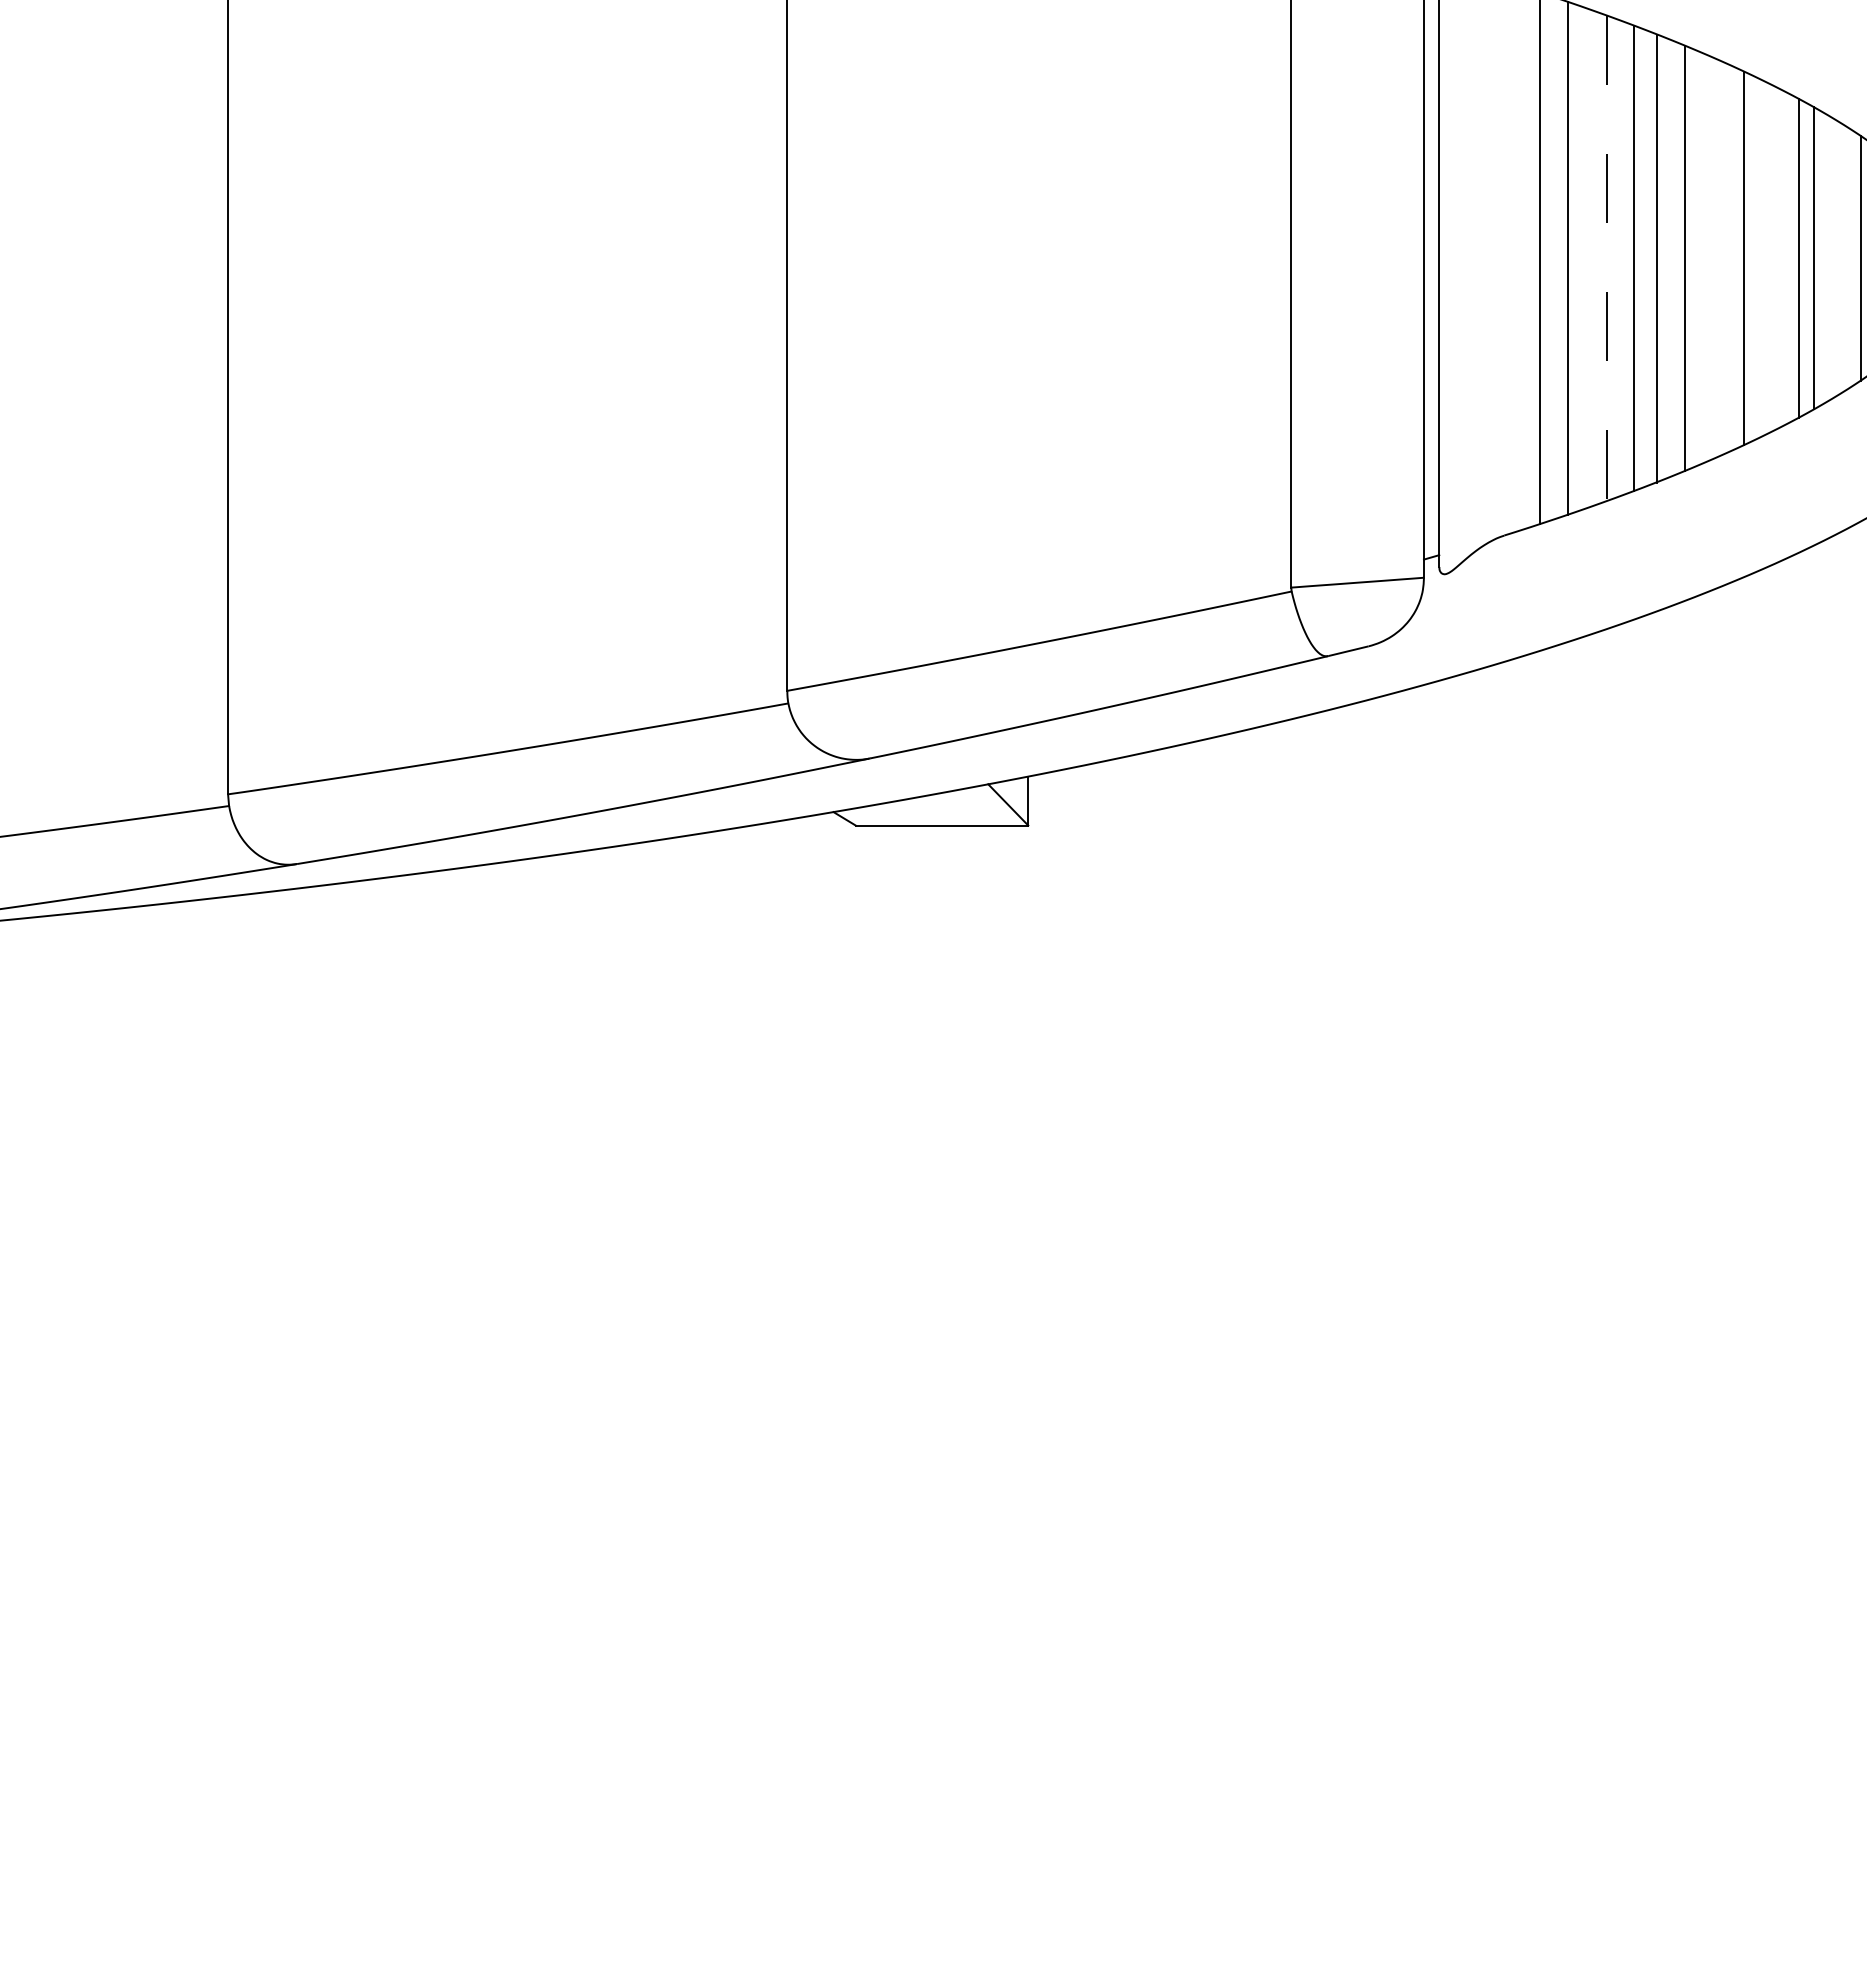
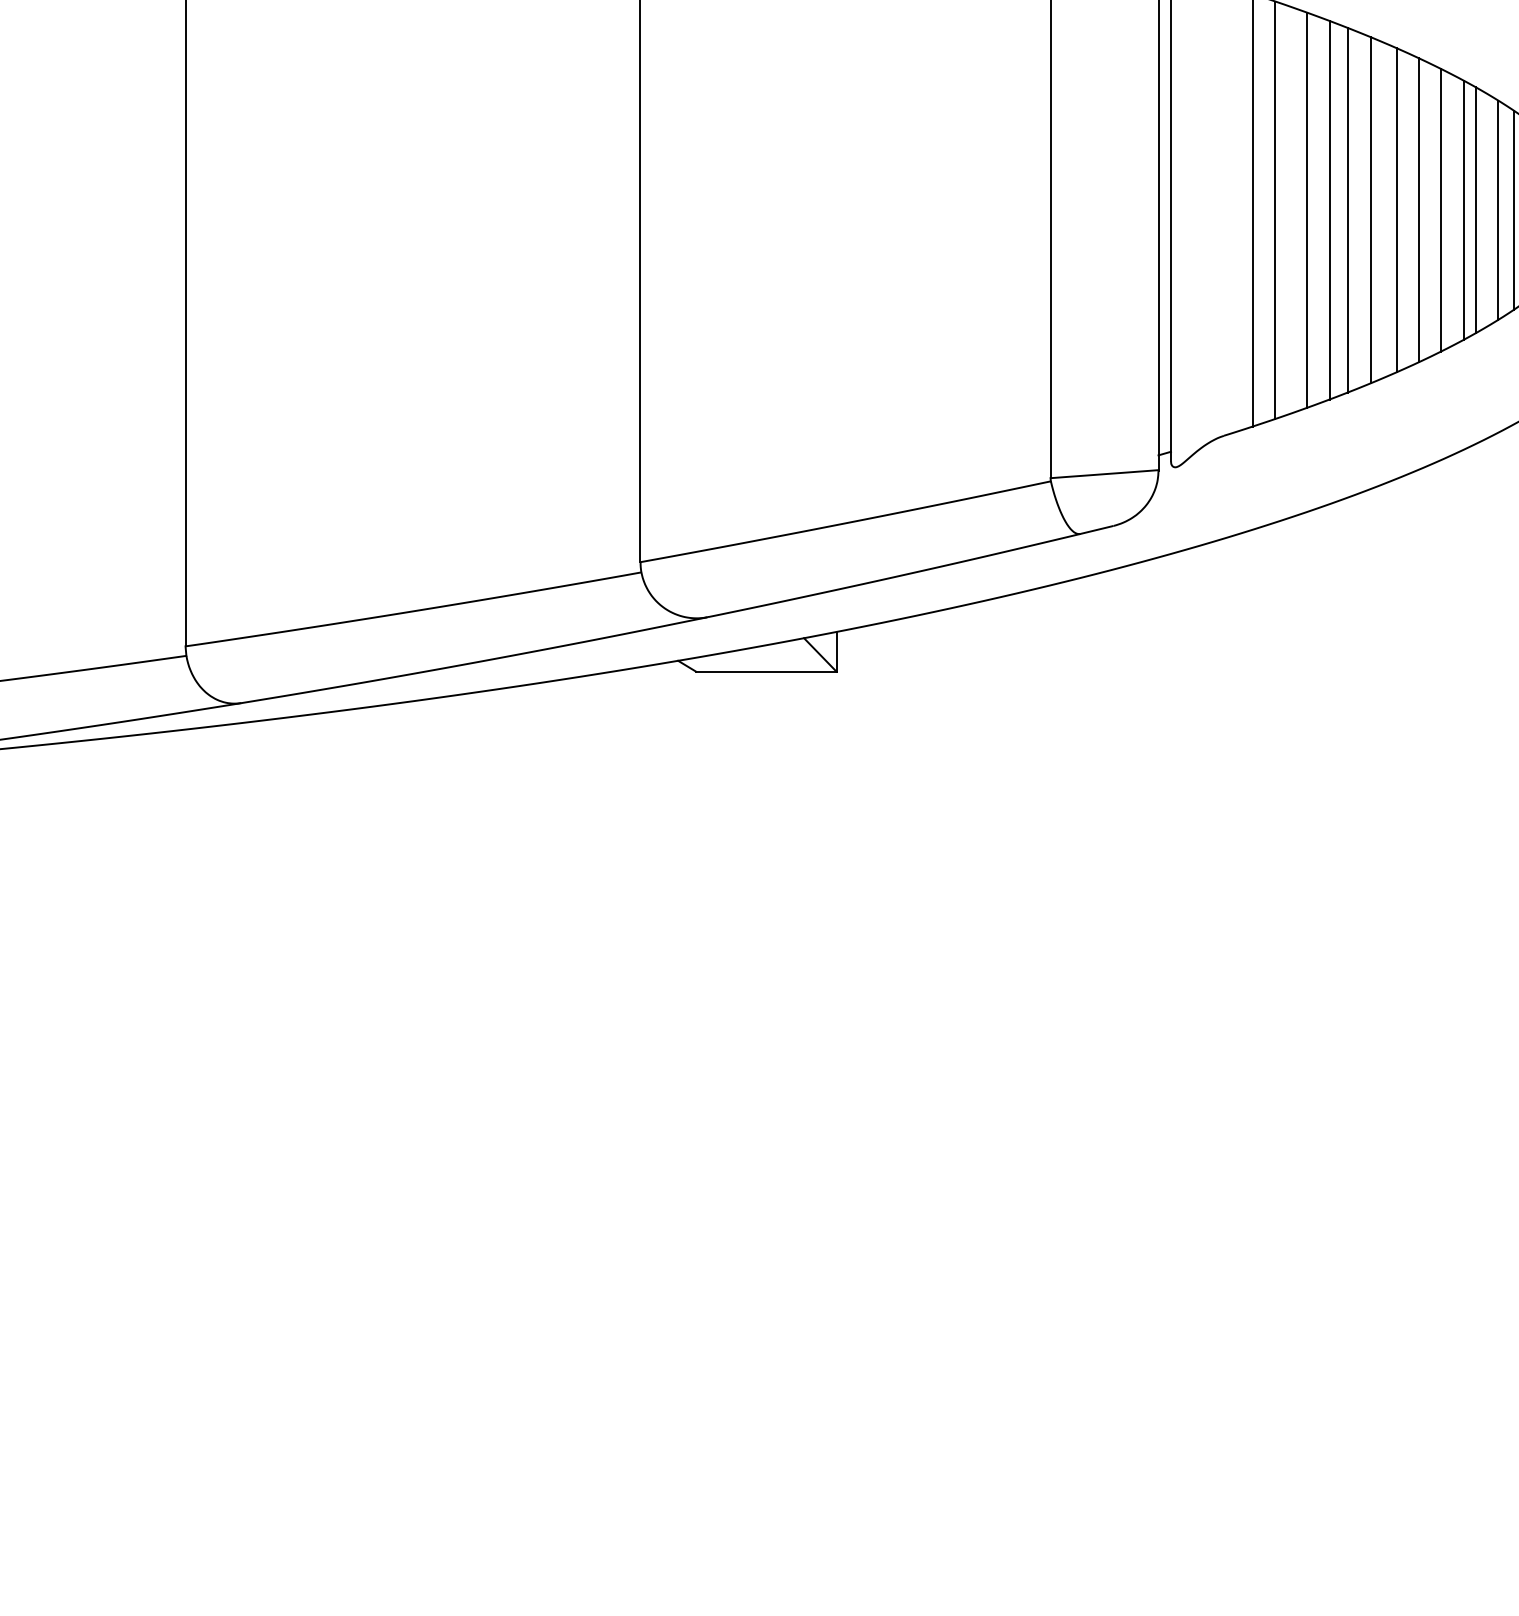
line: (1771, 257) -> (1441, 209), added
line: (1606, 258) -> (1307, 210), dashed -> solid
line: (1716, 258) -> (1396, 210), added
line: (1841, 258) -> (1498, 210), added

